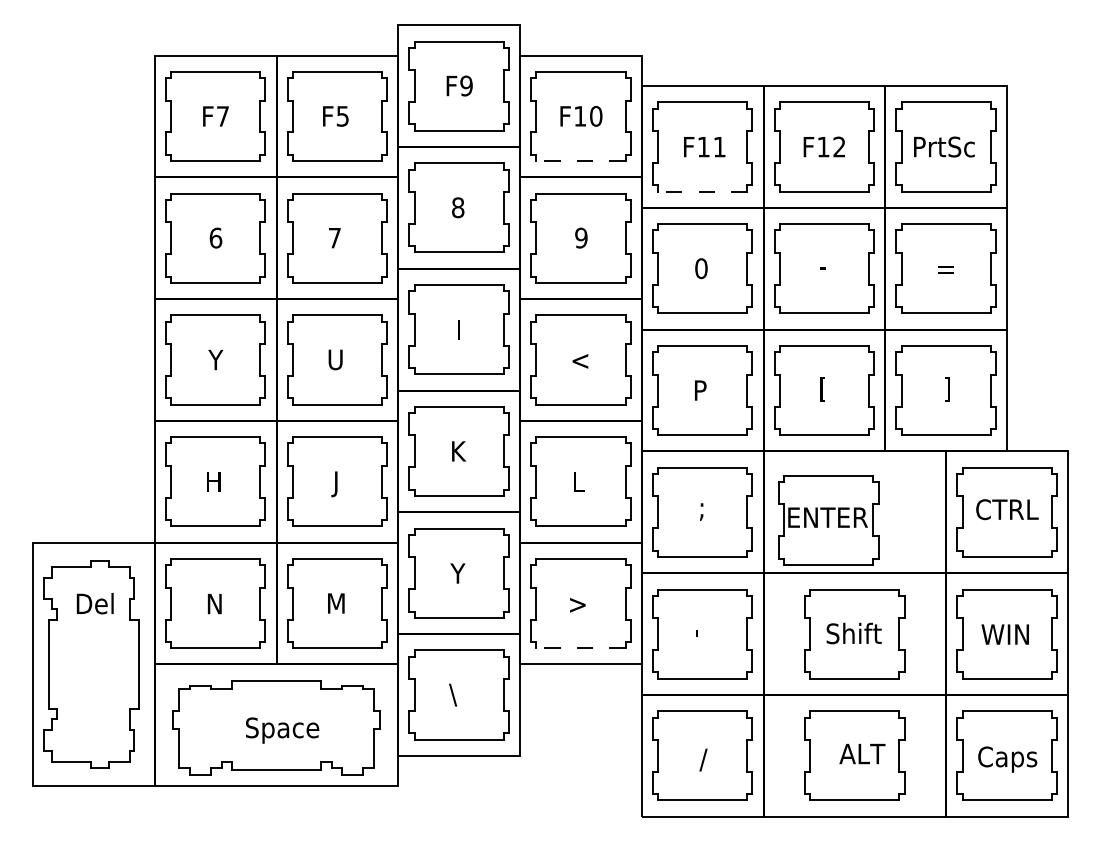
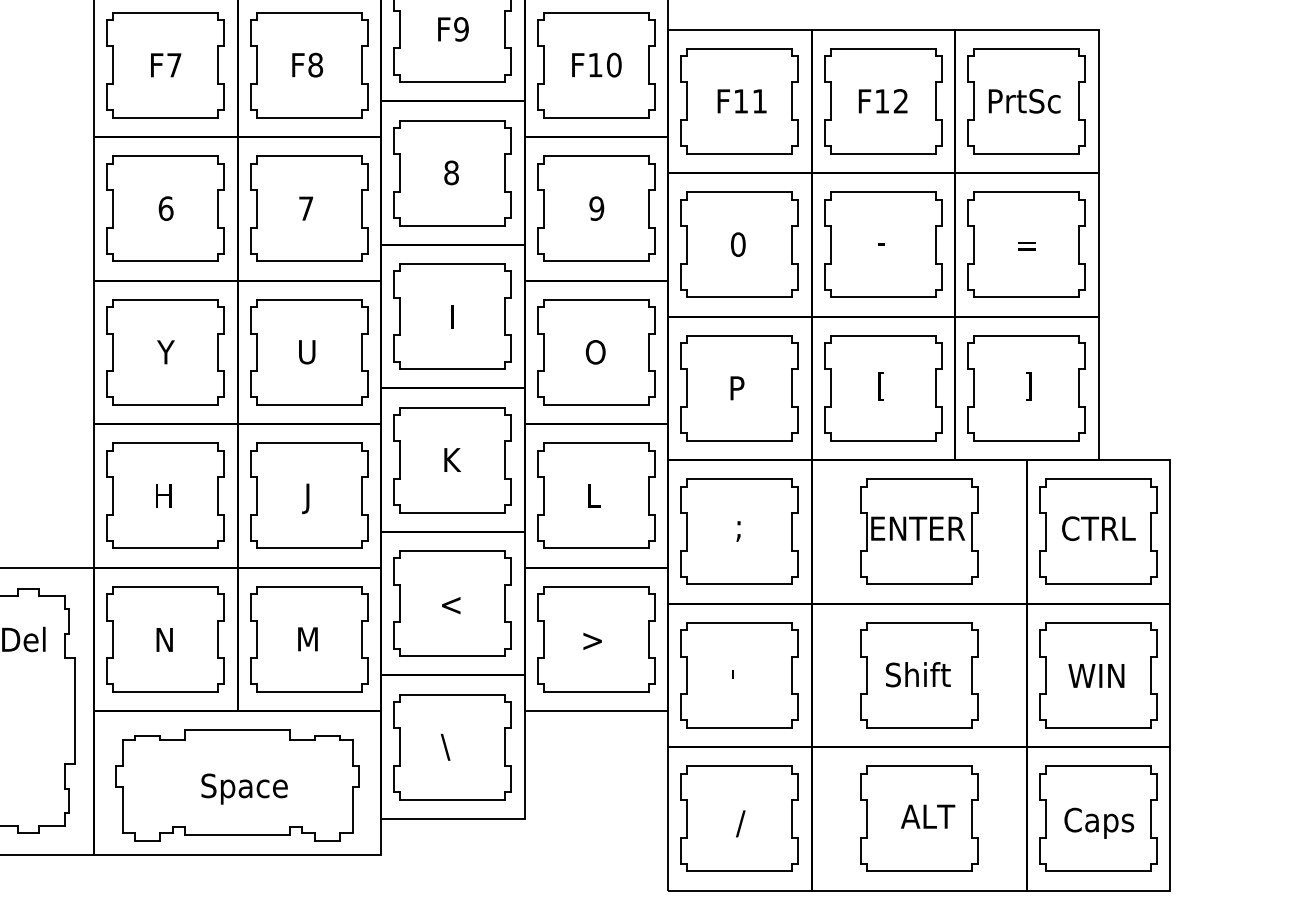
text: (342, 115) -> (315, 64), F5 -> F8
line: (580, 161) -> (595, 118), dashed -> solid
line: (702, 191) -> (739, 153), dashed -> solid
text: (580, 359) -> (595, 351), < -> O
part: (828, 520) -> (918, 532), moved
text: (457, 573) -> (450, 603), Y -> <
line: (580, 648) -> (595, 692), dashed -> solid

